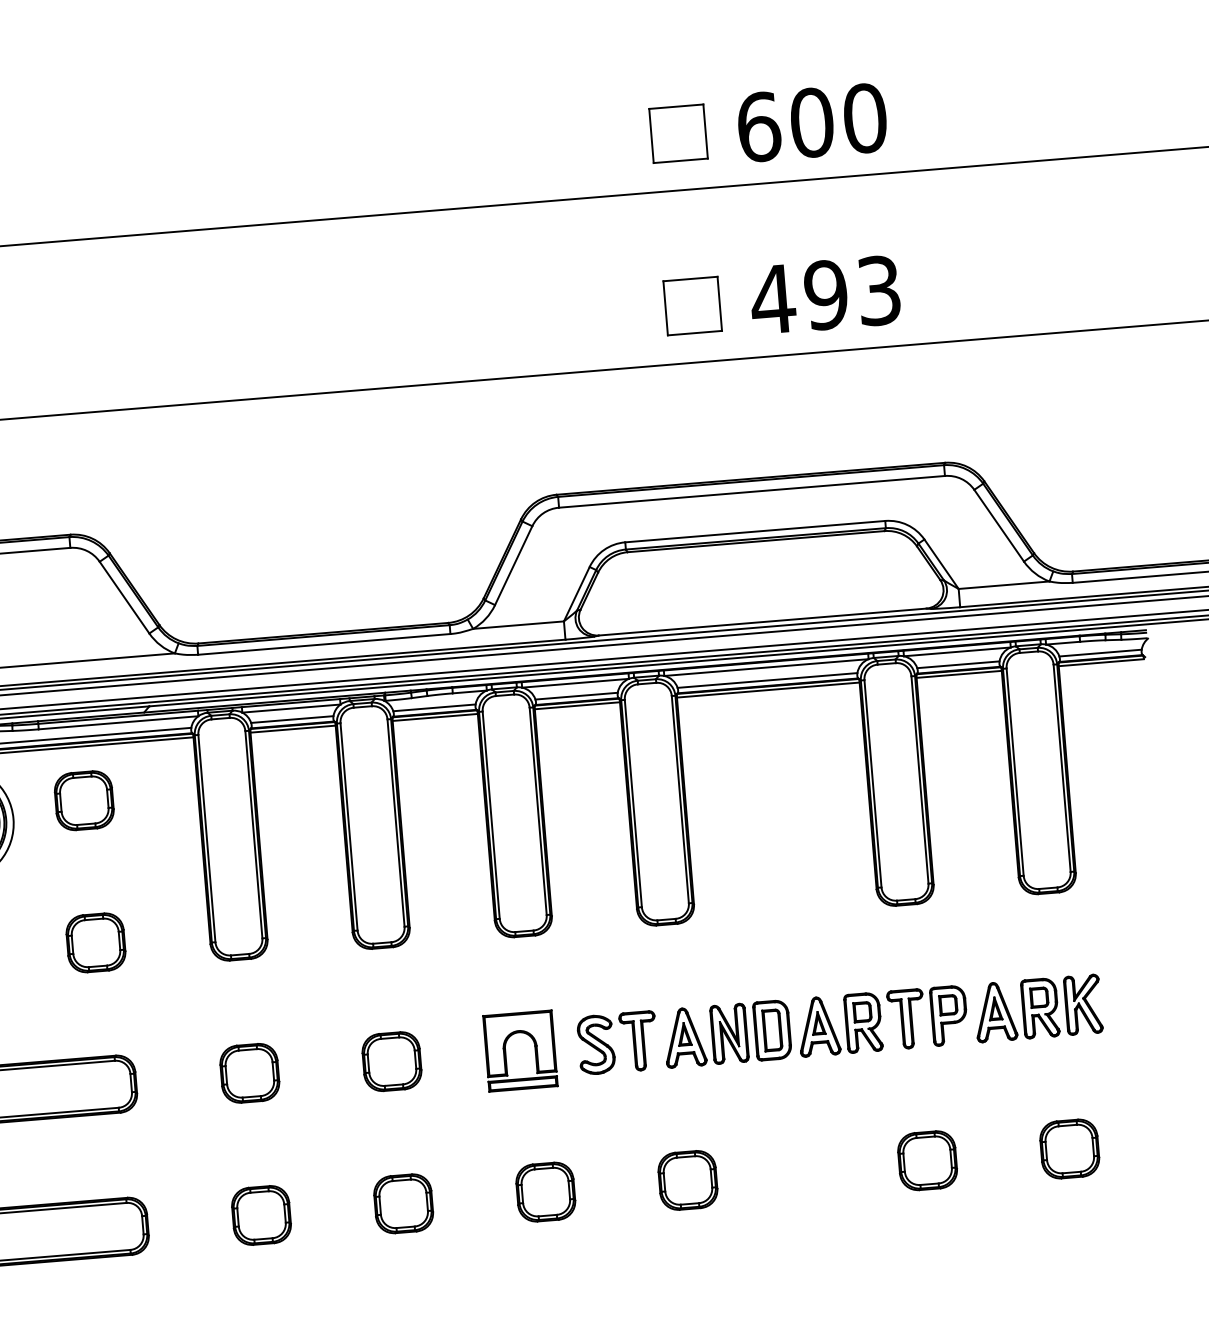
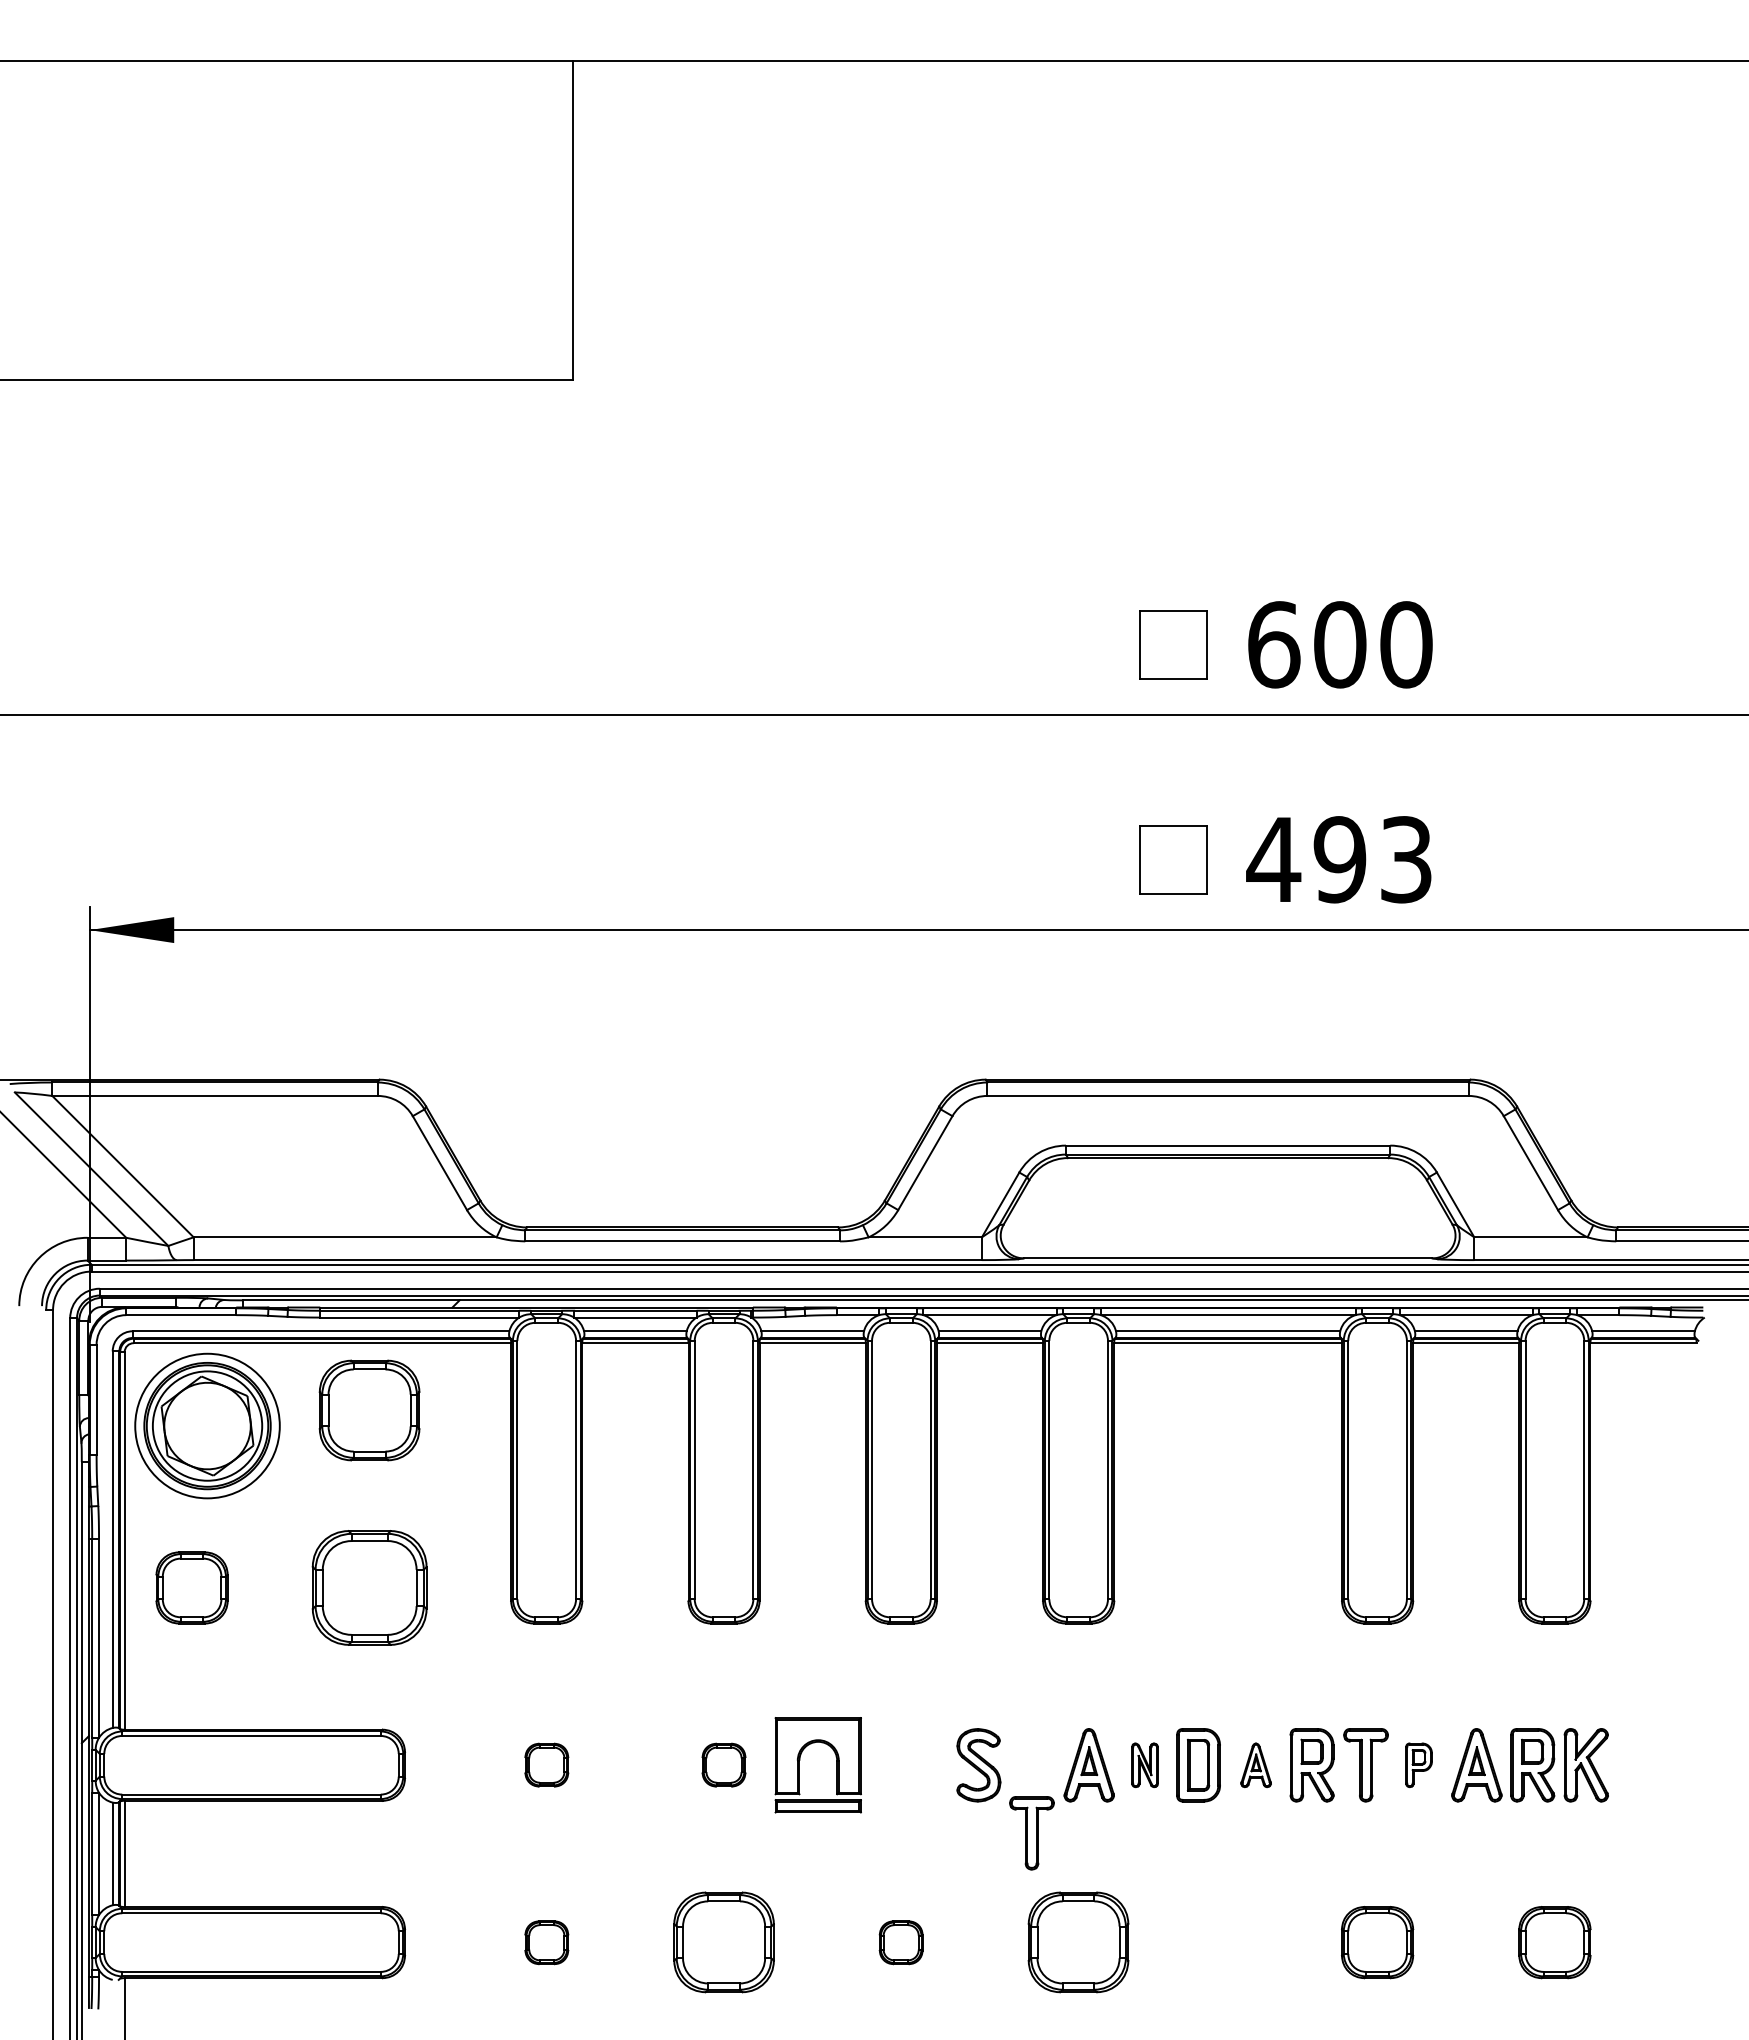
part: (83, 800) -> (368, 1410), size x1.4
part: (95, 942) -> (368, 1587), size x1.6
part: (948, 1016) -> (1418, 1765), size x0.6
part: (818, 1026) -> (1255, 1765), size x0.6
part: (729, 1034) -> (1144, 1765), size x0.6
part: (638, 1041) -> (1031, 1833), moved
part: (505, 1048) -> (800, 1760), moved
part: (391, 1061) -> (723, 1764), size x0.6
part: (249, 1072) -> (546, 1764), size x0.6
part: (687, 1180) -> (1078, 1942), size x1.4
part: (545, 1192) -> (900, 1942), size x0.6
part: (403, 1203) -> (723, 1942), size x1.4
part: (261, 1215) -> (546, 1942), size x0.6

